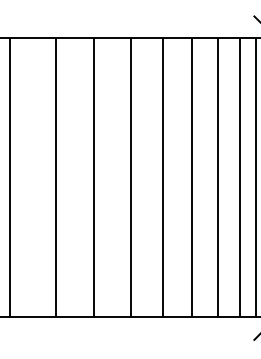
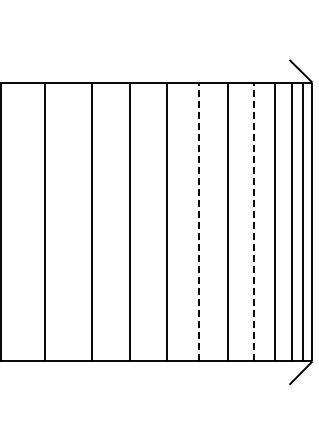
line: (162, 177) -> (198, 221), solid -> dashed
line: (217, 177) -> (253, 221), solid -> dashed

